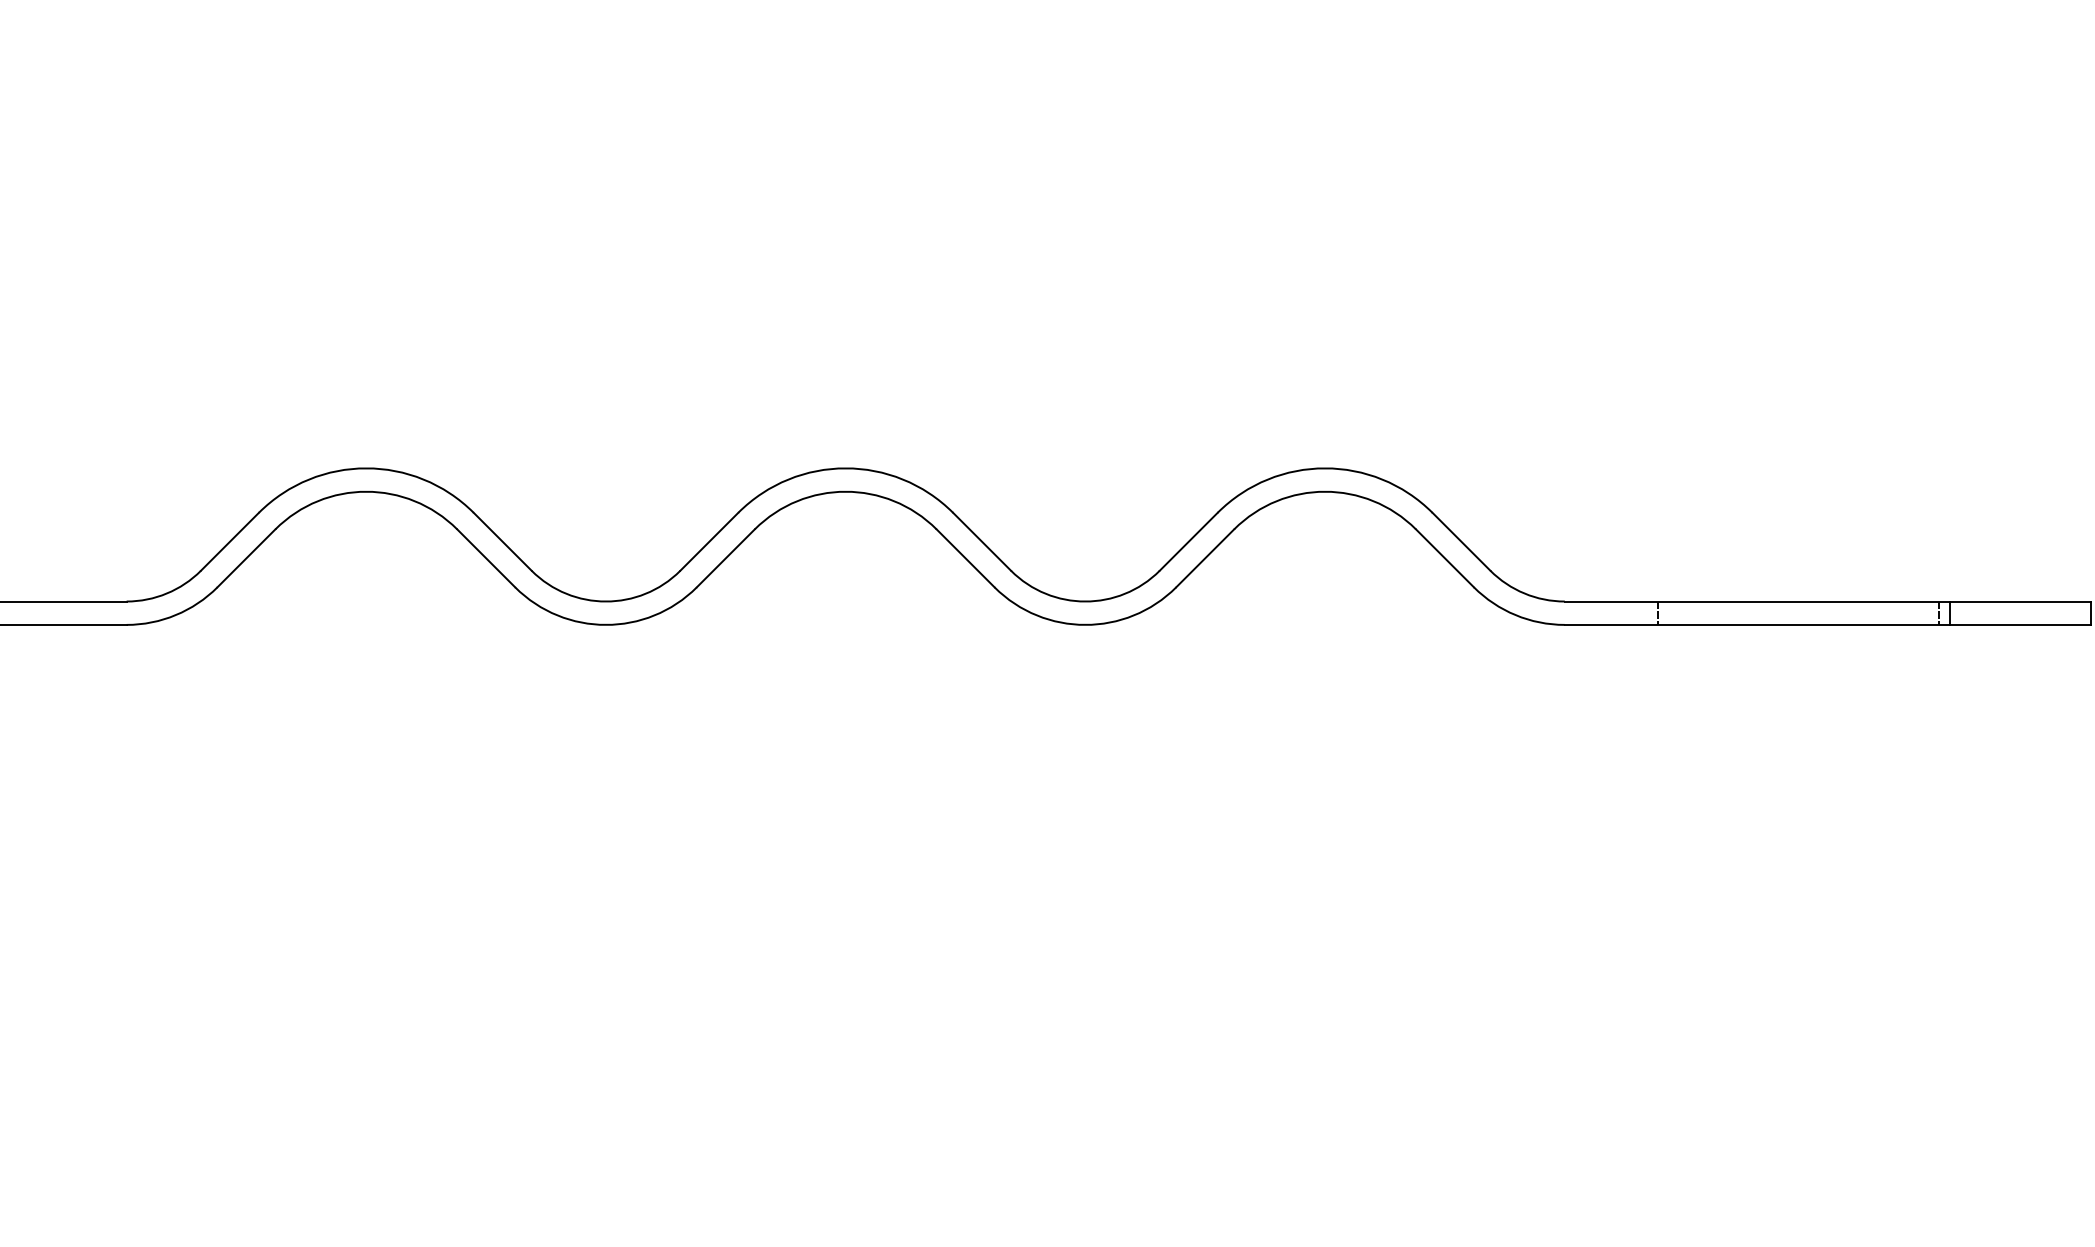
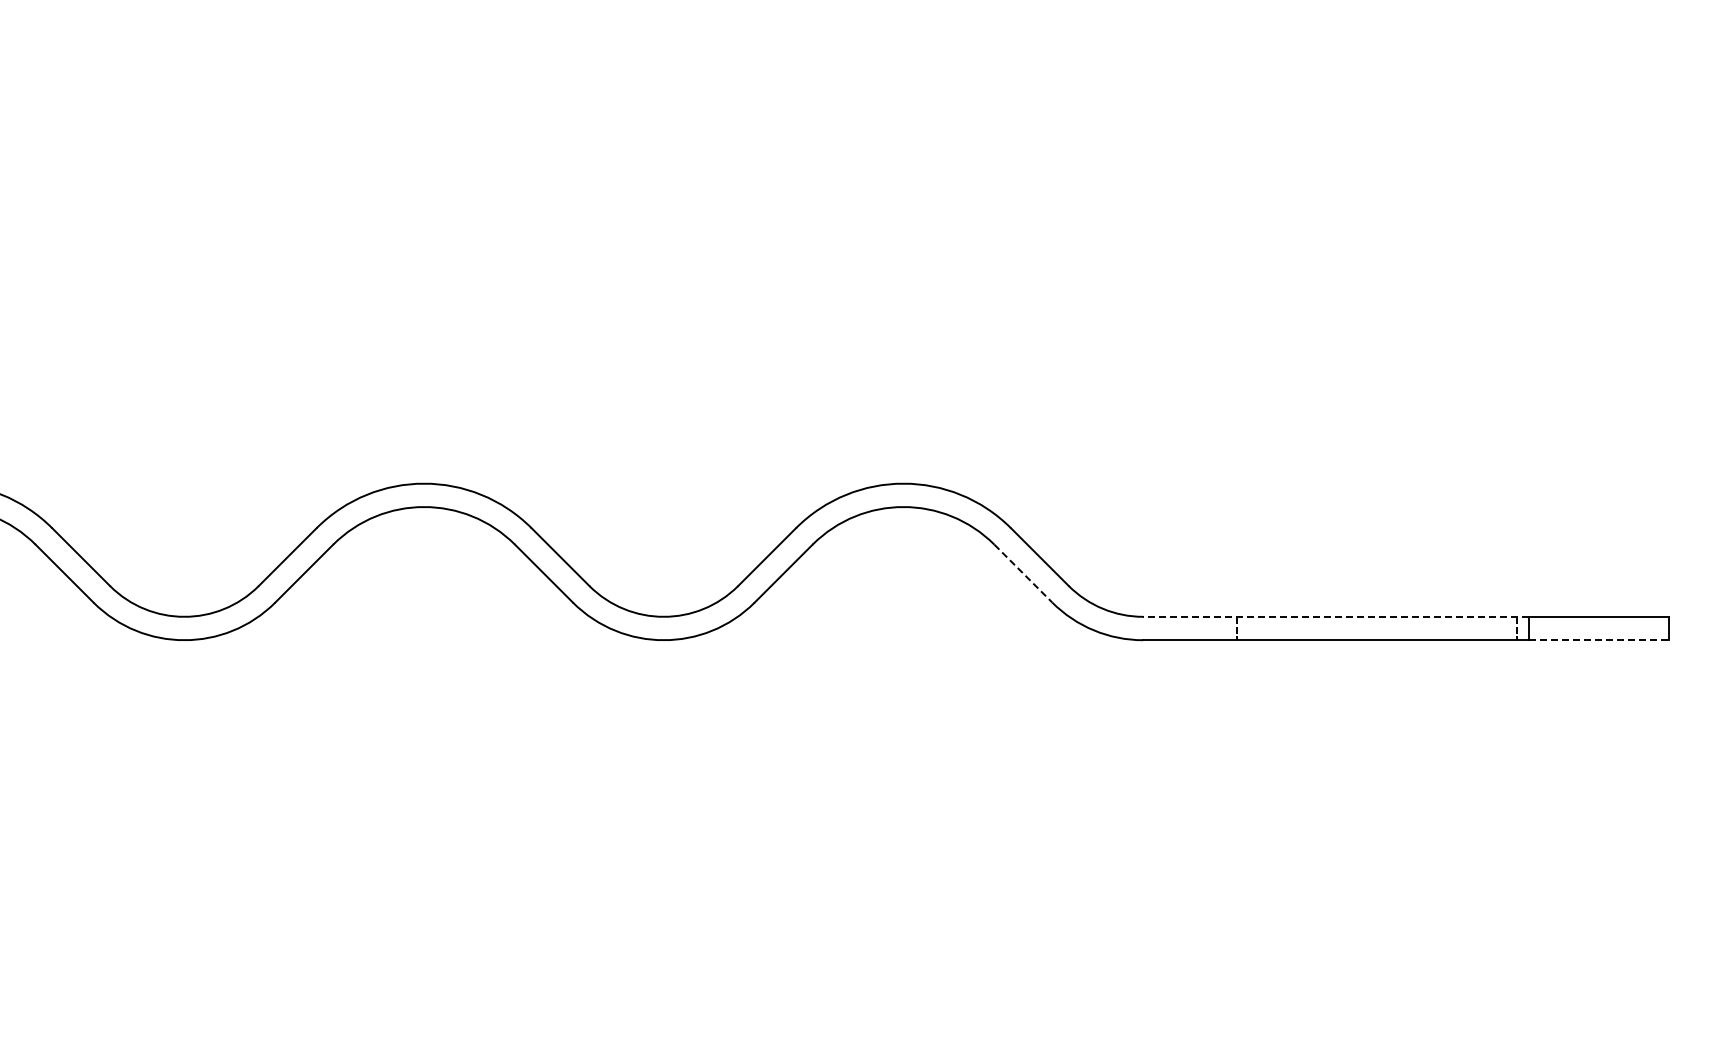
line: (1444, 558) -> (1022, 573), solid -> dashed
line: (1757, 601) -> (1335, 616), solid -> dashed
line: (2021, 624) -> (1599, 639), solid -> dashed

